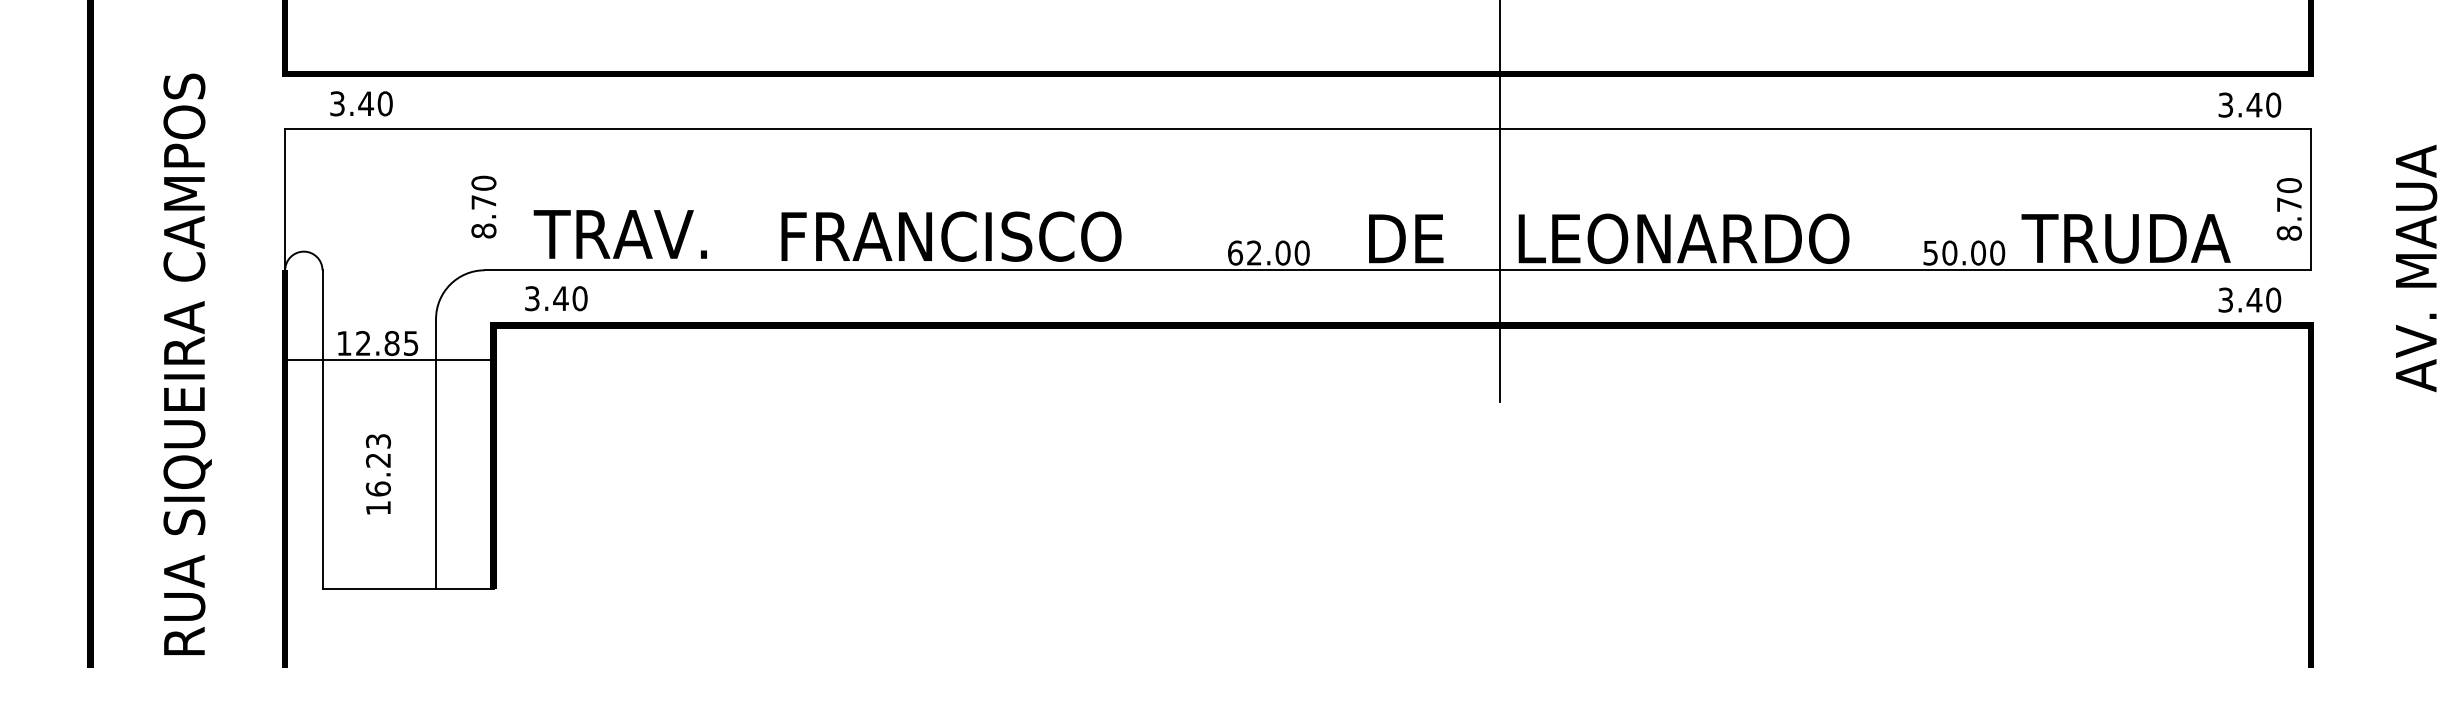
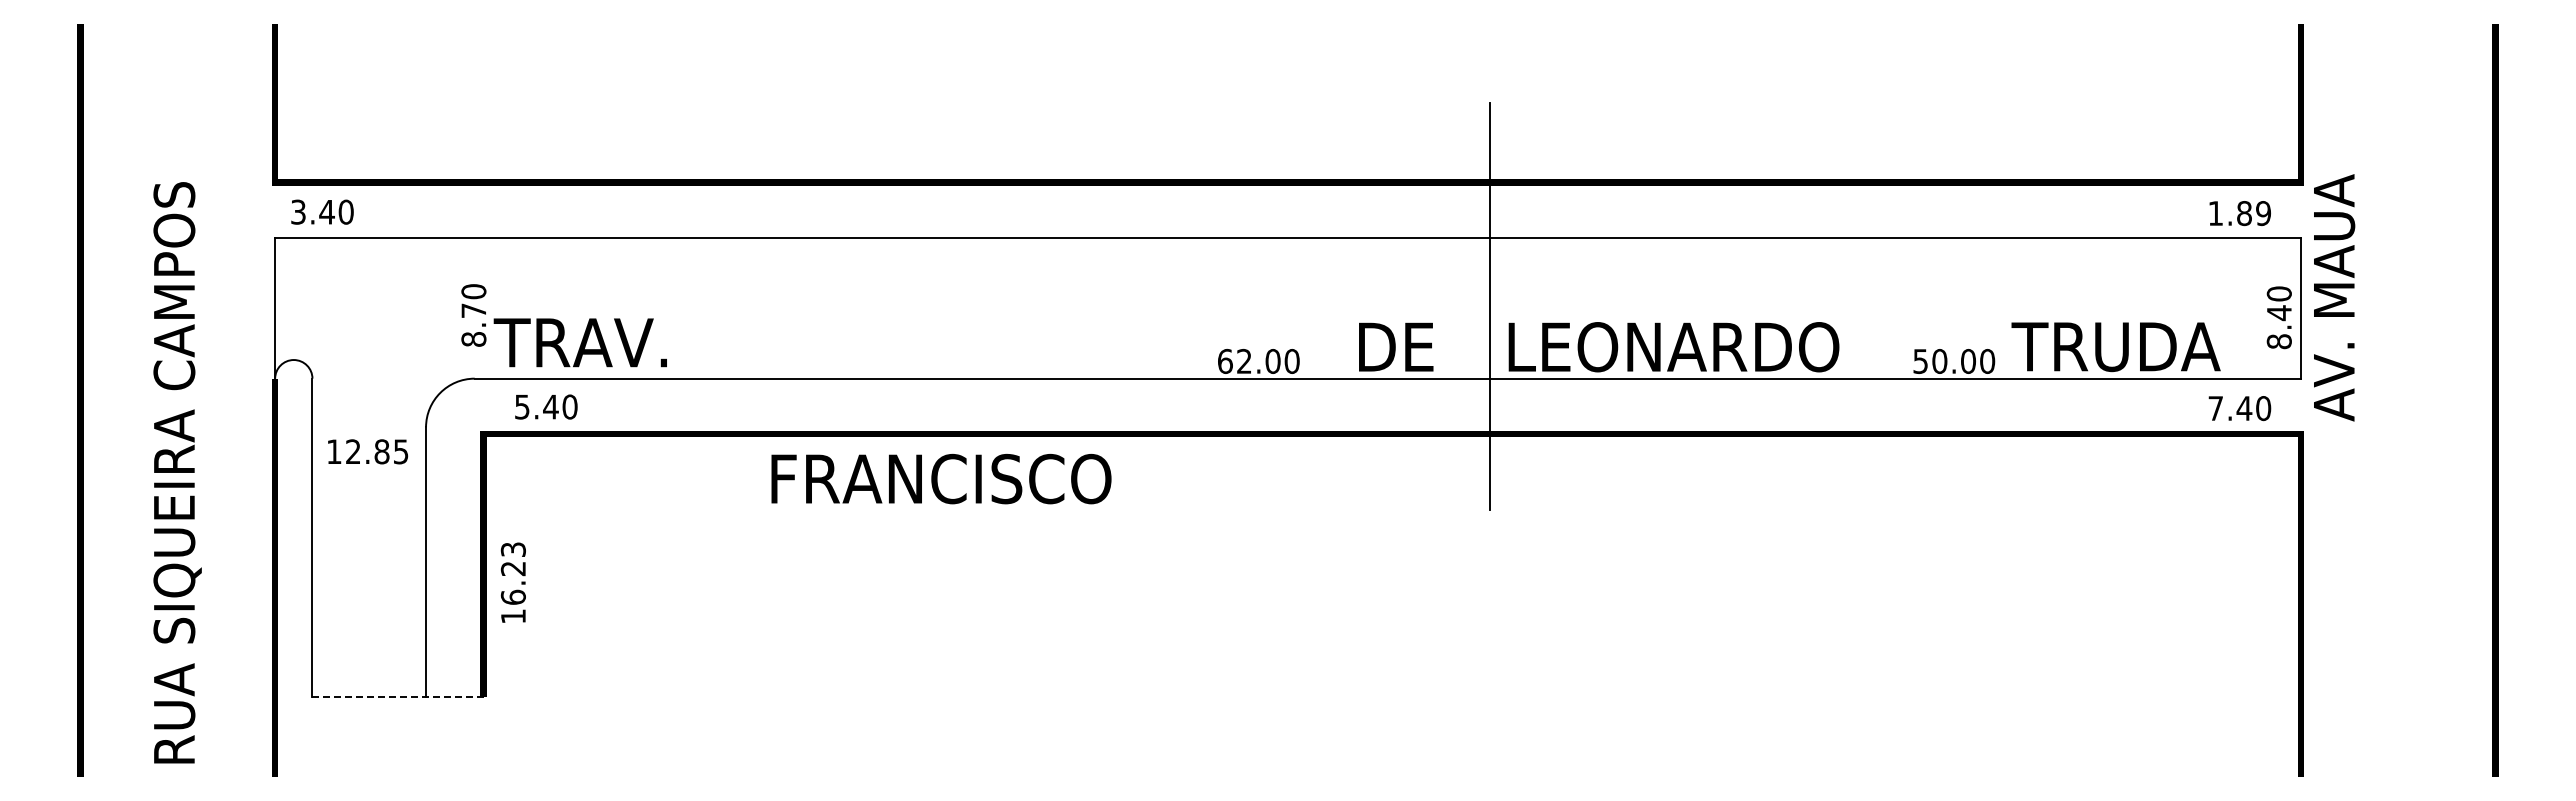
text: (361, 103) -> (322, 211), moved
text: (2249, 105) -> (2239, 213), 3.40 -> 1.89
text: (2289, 205) -> (2279, 313), 8.70 -> 8.40
text: (619, 234) -> (579, 342), moved
text: (951, 237) -> (941, 479), moved
text: (2416, 268) -> (2334, 297), moved
text: (532, 298) -> (522, 406), 3.40 -> 5.40
text: (2225, 300) -> (2215, 408), 3.40 -> 7.40
line: (389, 360) -> (379, 468), removed
text: (377, 474) -> (512, 582), moved
line: (408, 589) -> (398, 697), solid -> dashed

